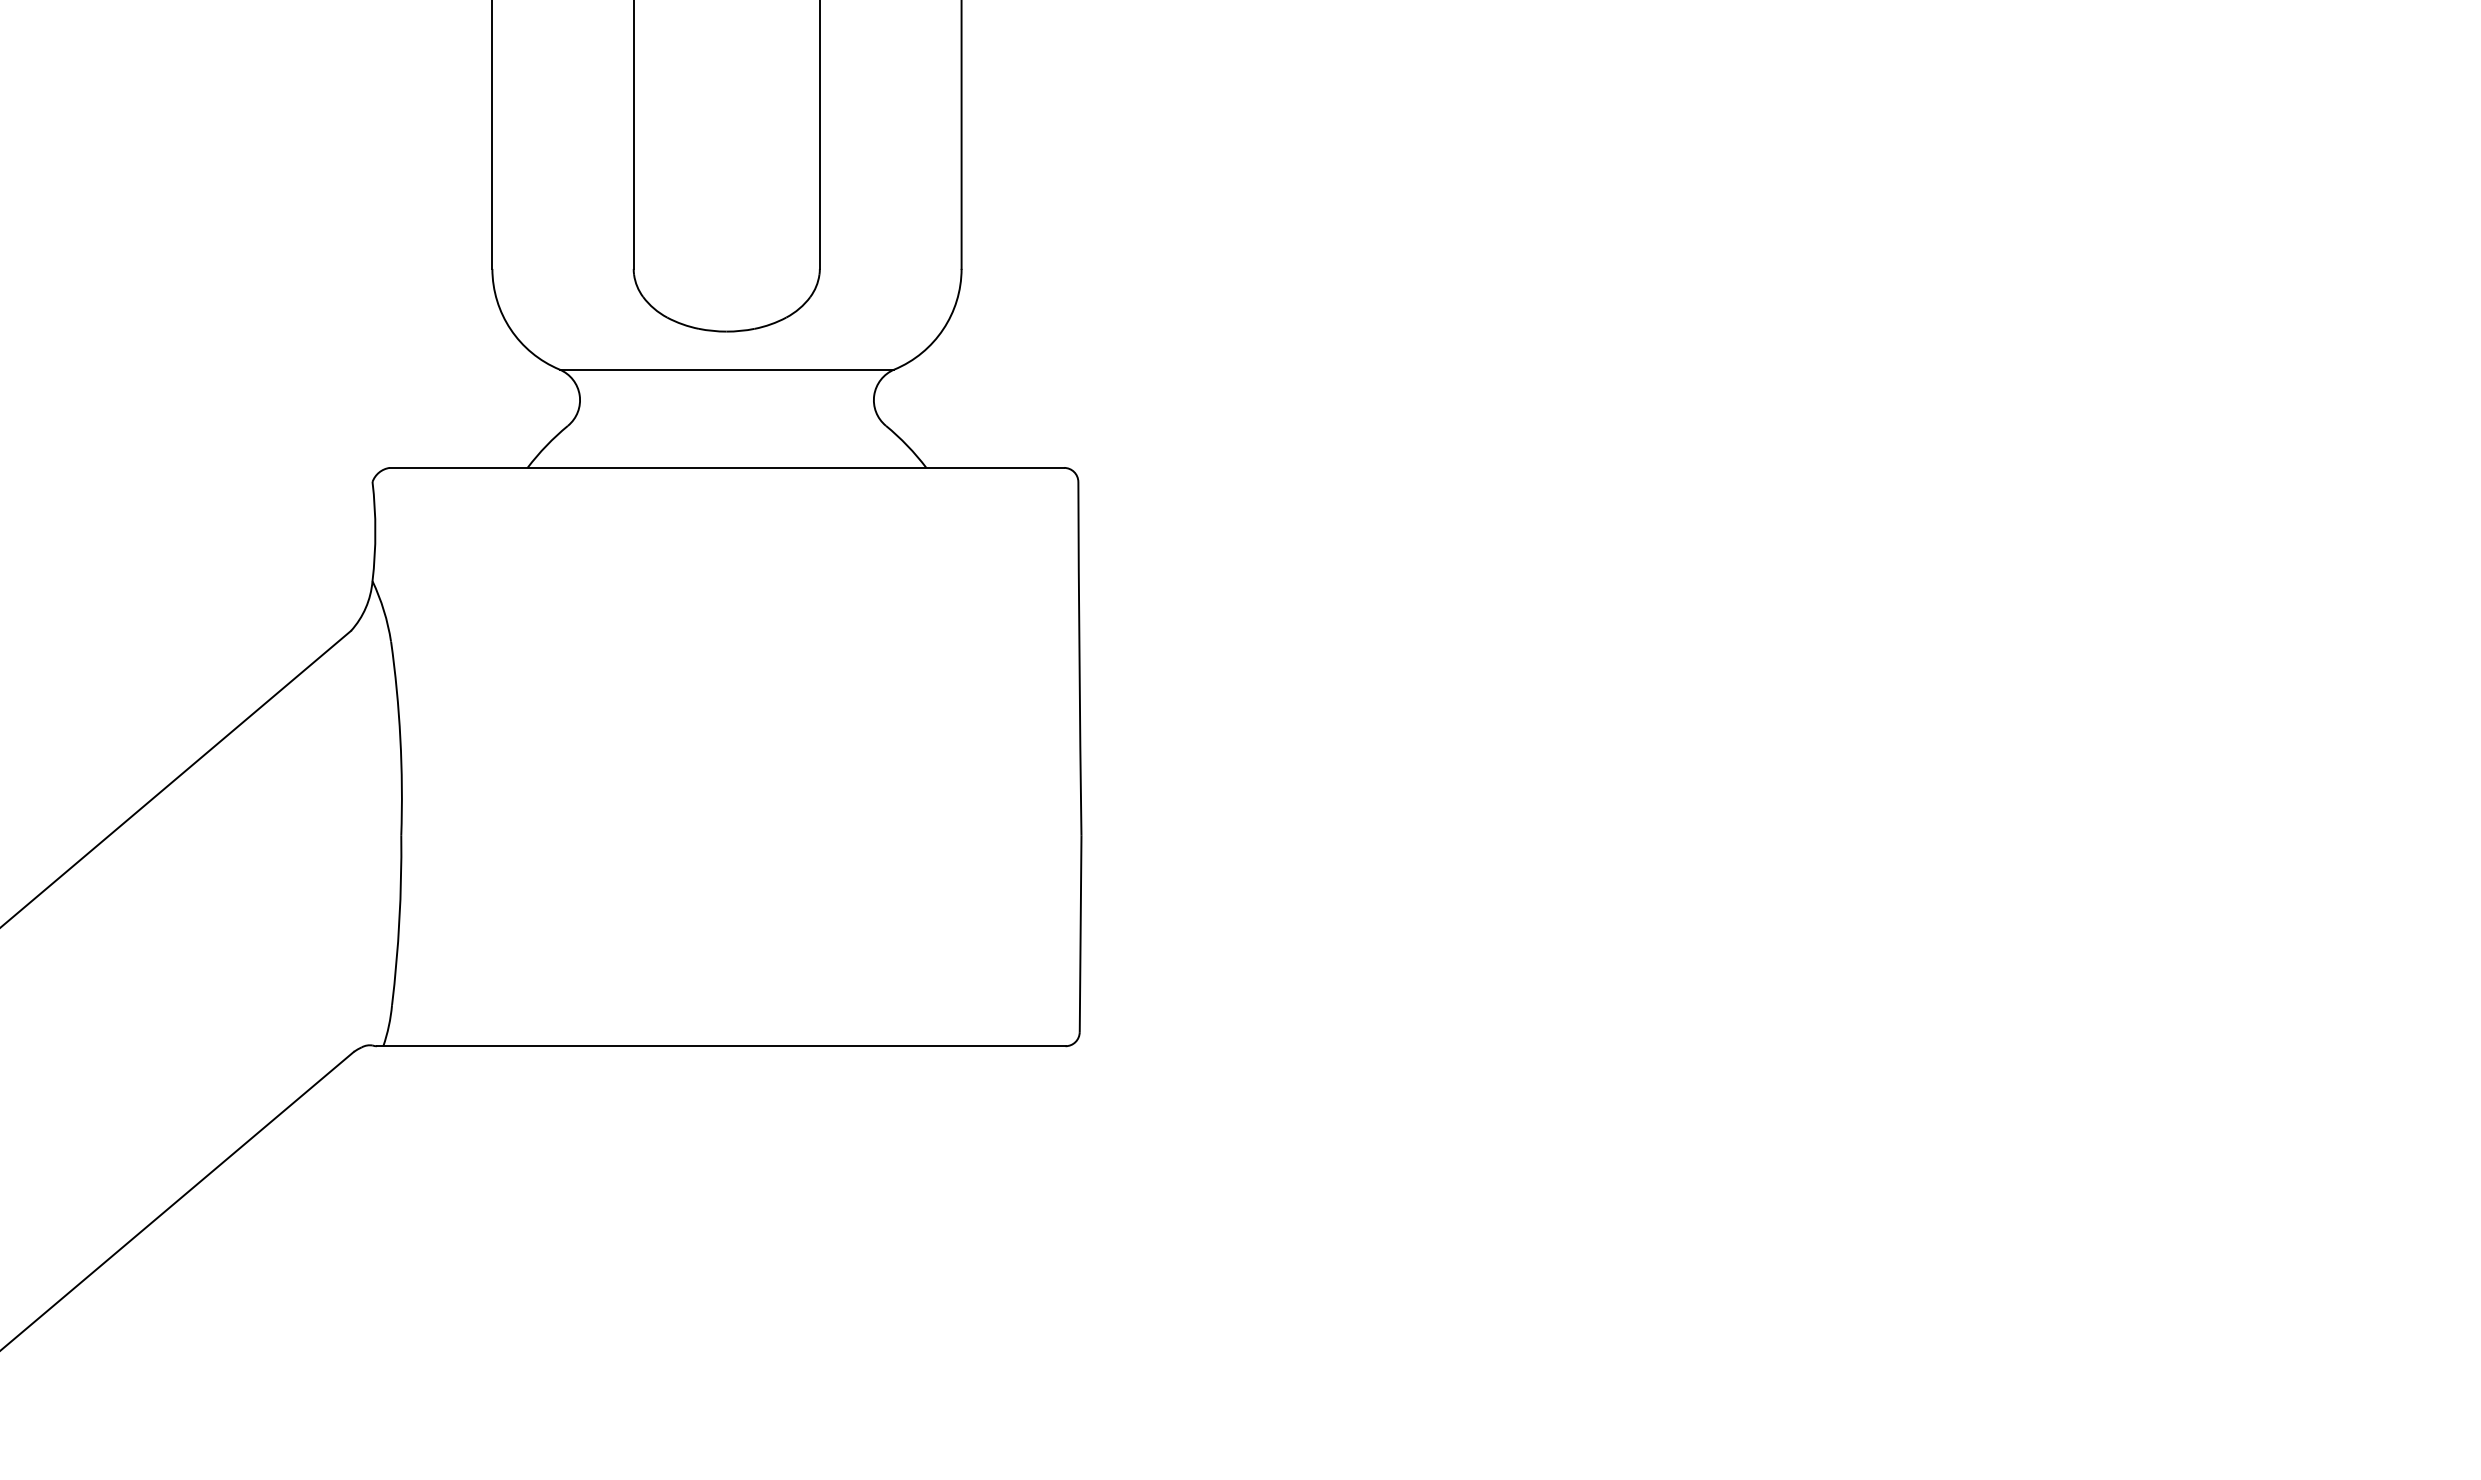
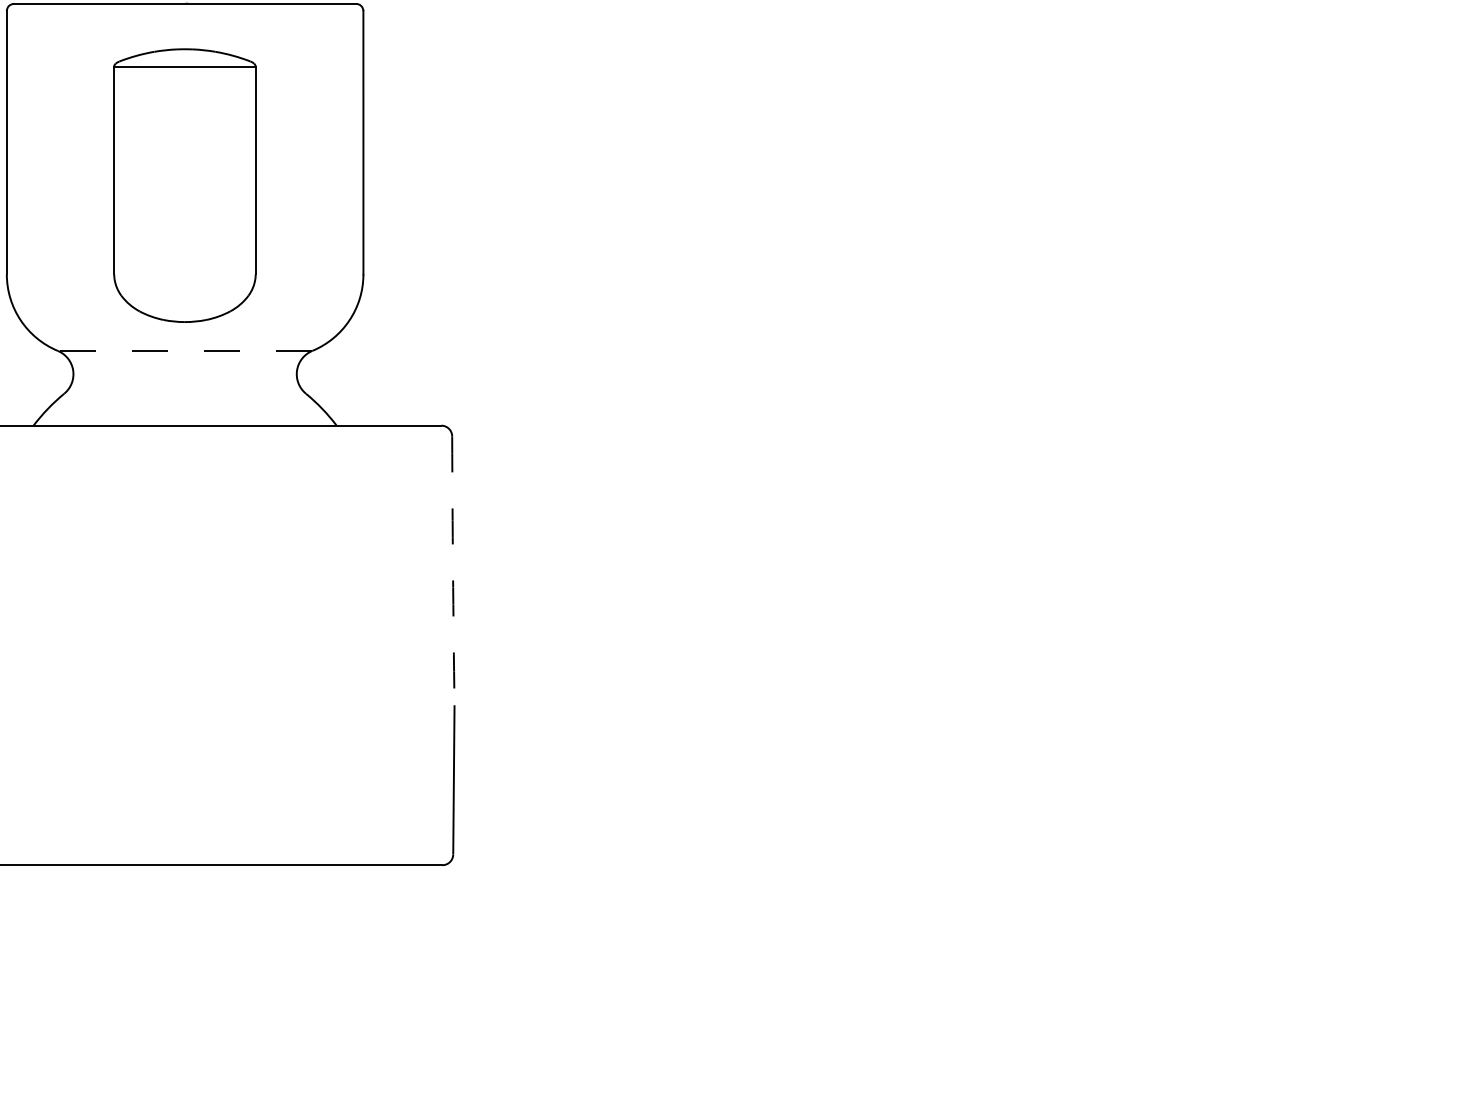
line: (726, 369) -> (184, 350), solid -> dashed
arc: (1079, 658) -> (453, 570), solid -> dashed

